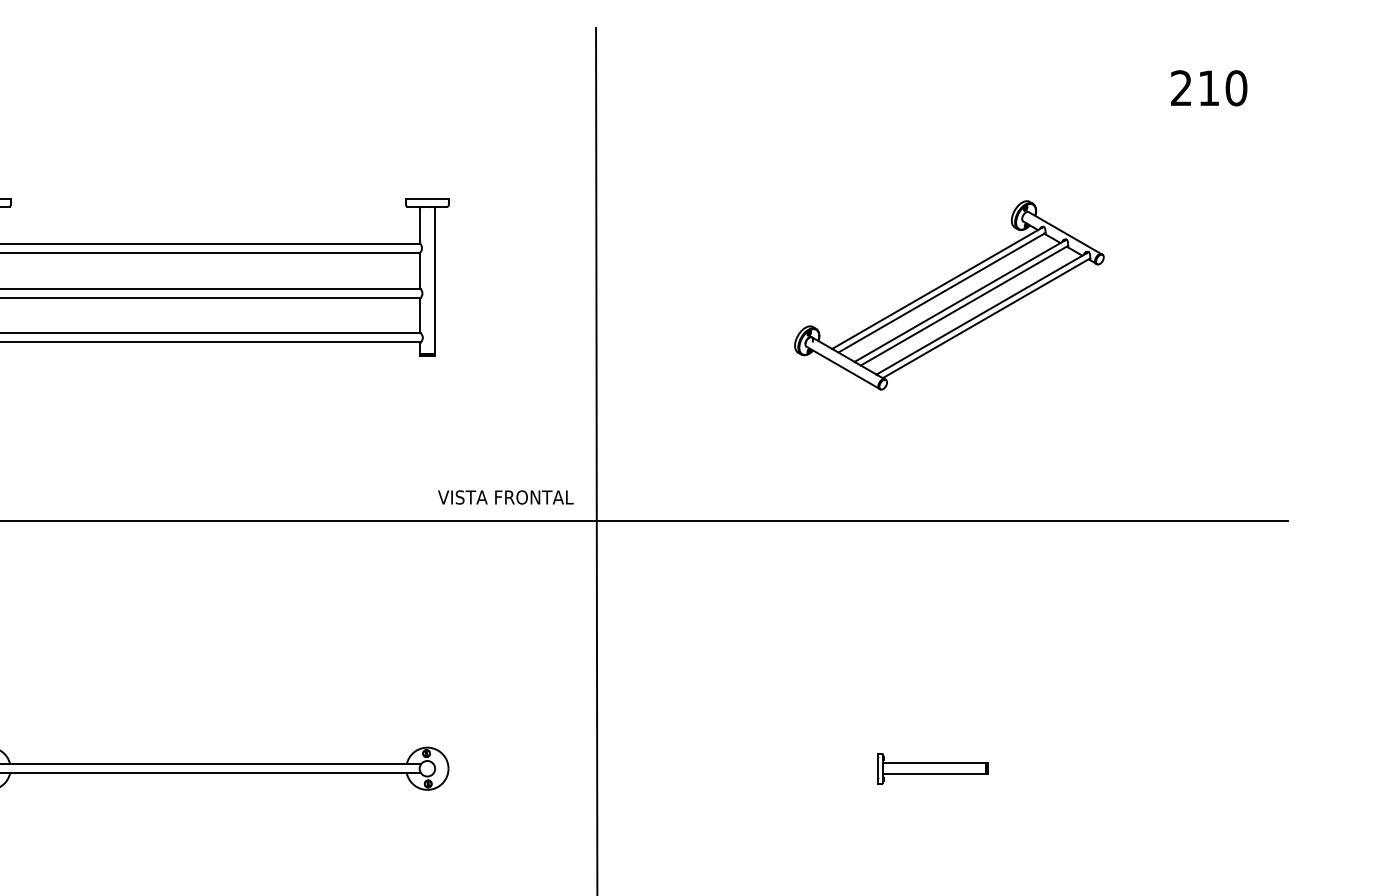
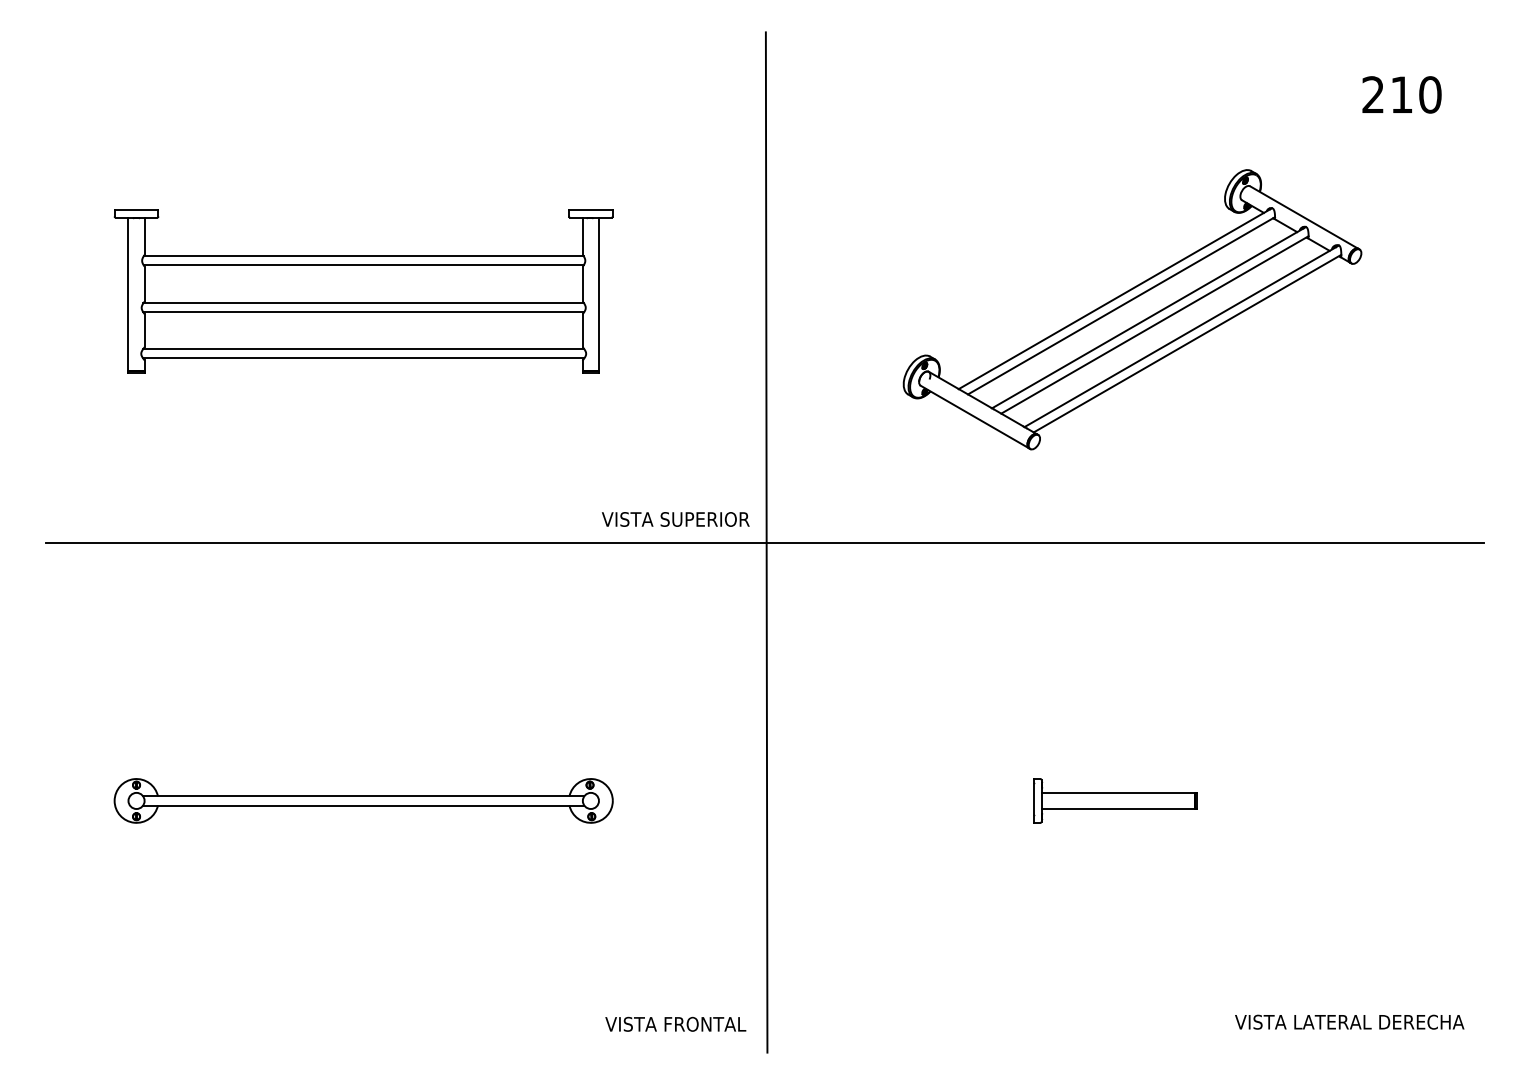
part: (949, 295) -> (1132, 309), size x1.43
text: (536, 497) -> (704, 519), VISTA FRONTAL -> VISTA SUPERIOR
part: (933, 768) -> (1115, 800), size x1.43

